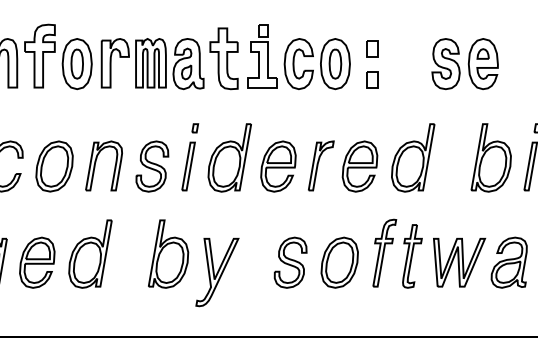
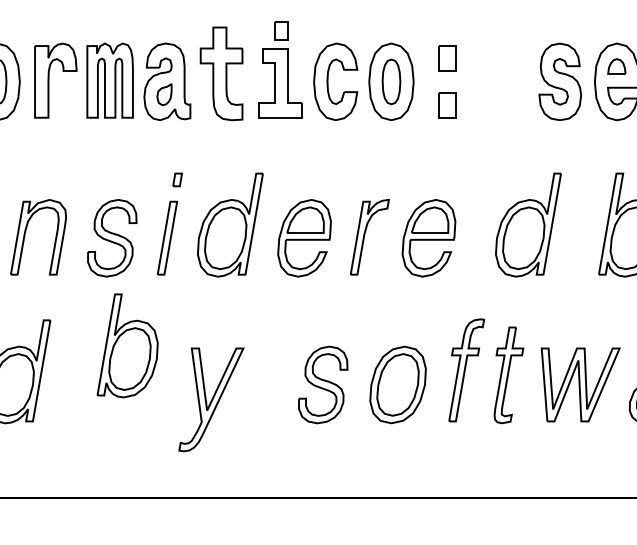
part: (413, 157) -> (528, 224), moved
part: (168, 253) -> (127, 344), moved

